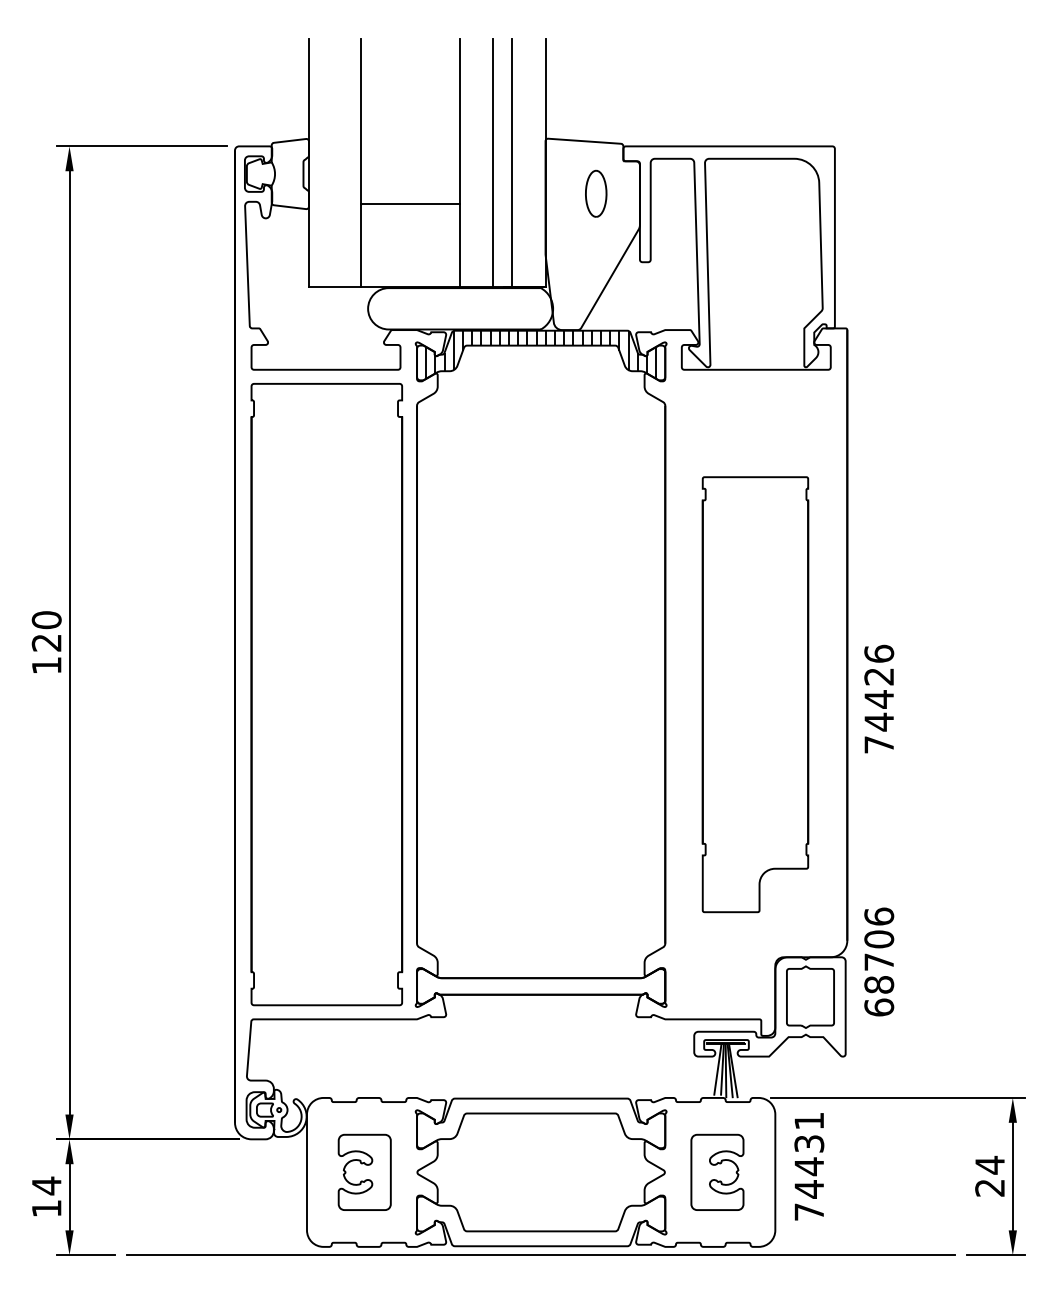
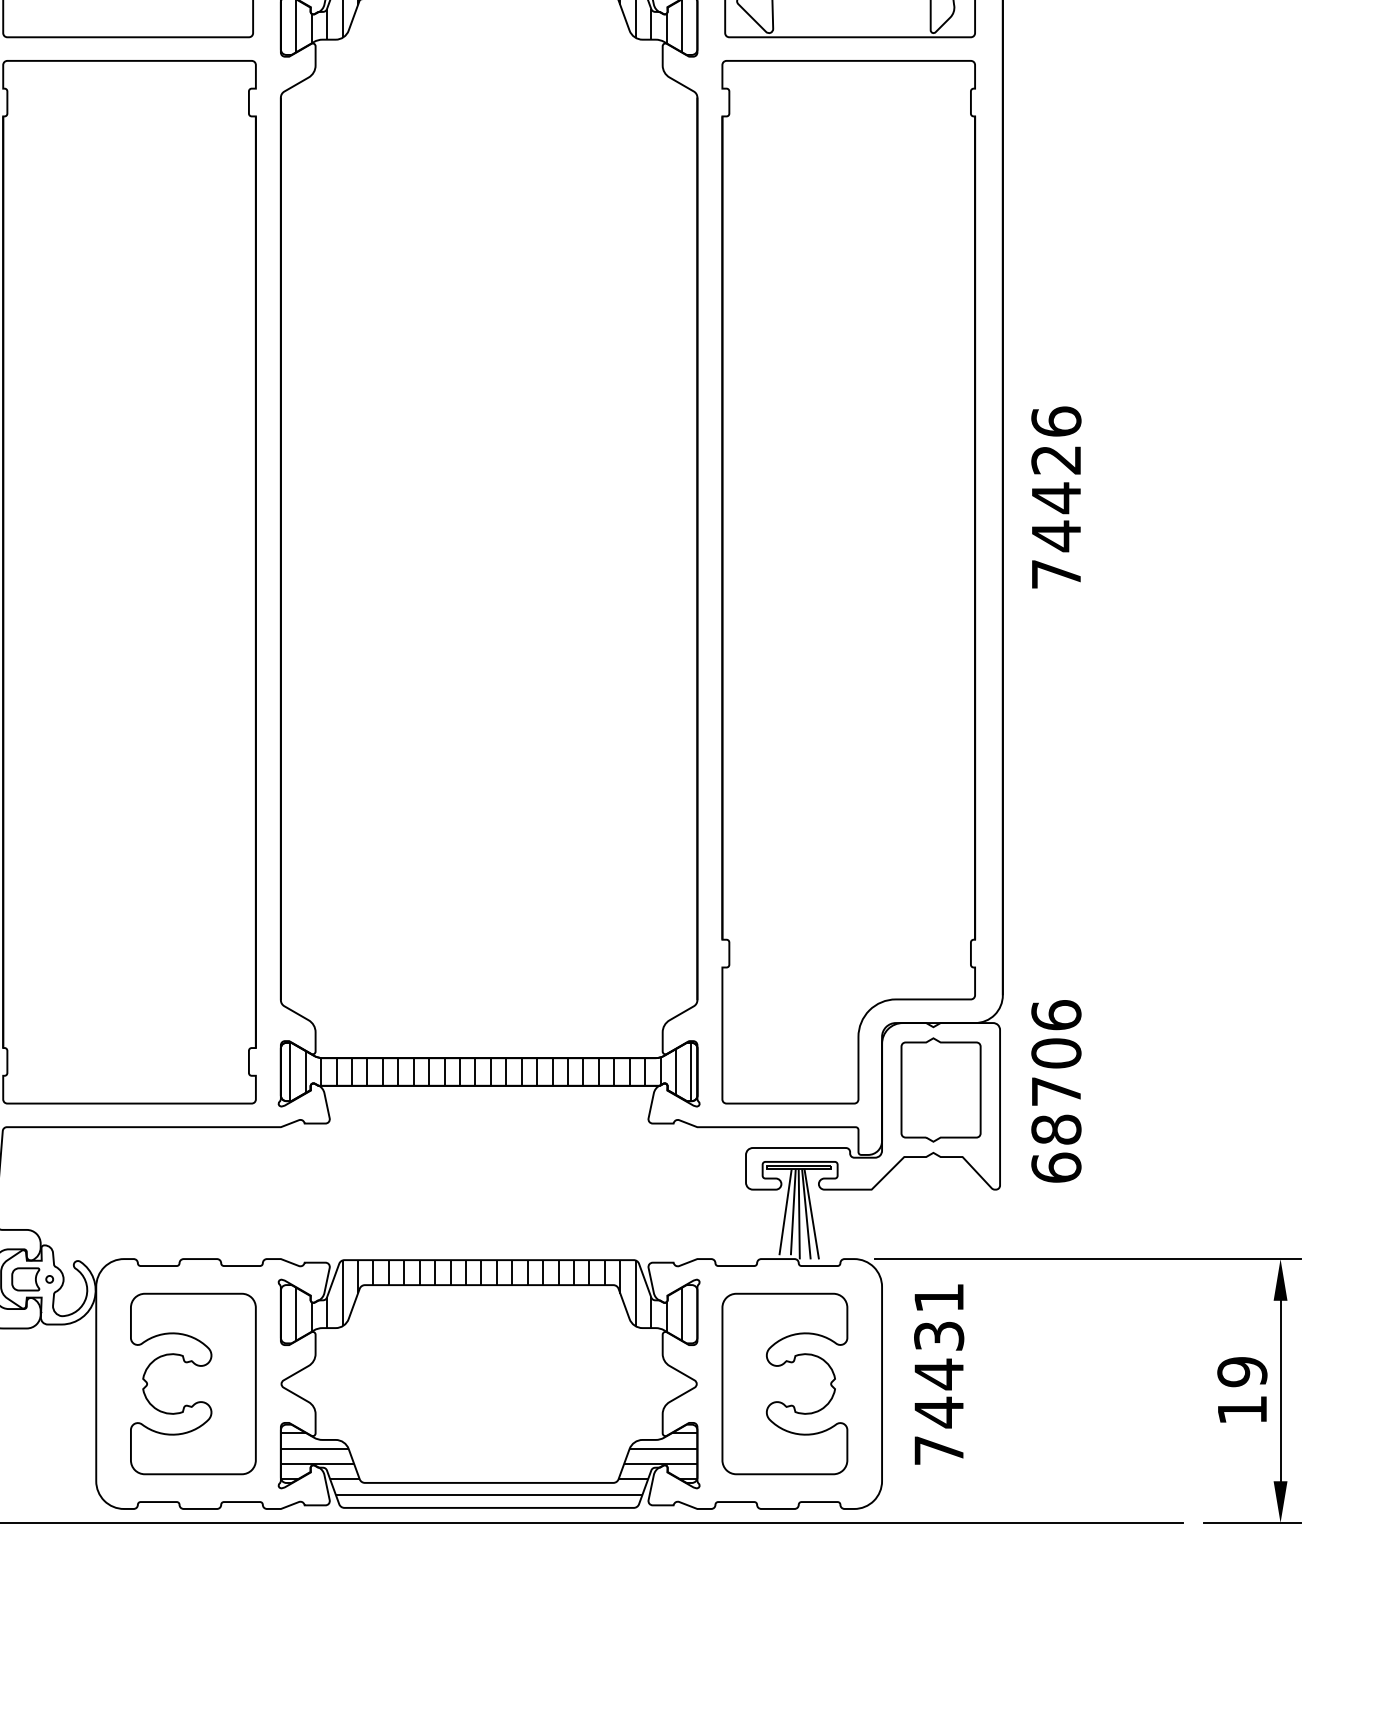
part: (755, 694) -> (848, 582), size x1.43
text: (879, 698) -> (1056, 496), moved
text: (879, 961) -> (1056, 1090), moved
hatch: (541, 986) -> (489, 1072), added
hatch: (536, 1122) -> (481, 1300), added
part: (364, 1172) -> (192, 1384), size x1.43
part: (717, 1172) -> (785, 1384), size x1.43
text: (990, 1175) -> (1243, 1389), 24 -> 19
hatch: (541, 1219) -> (489, 1463), added

